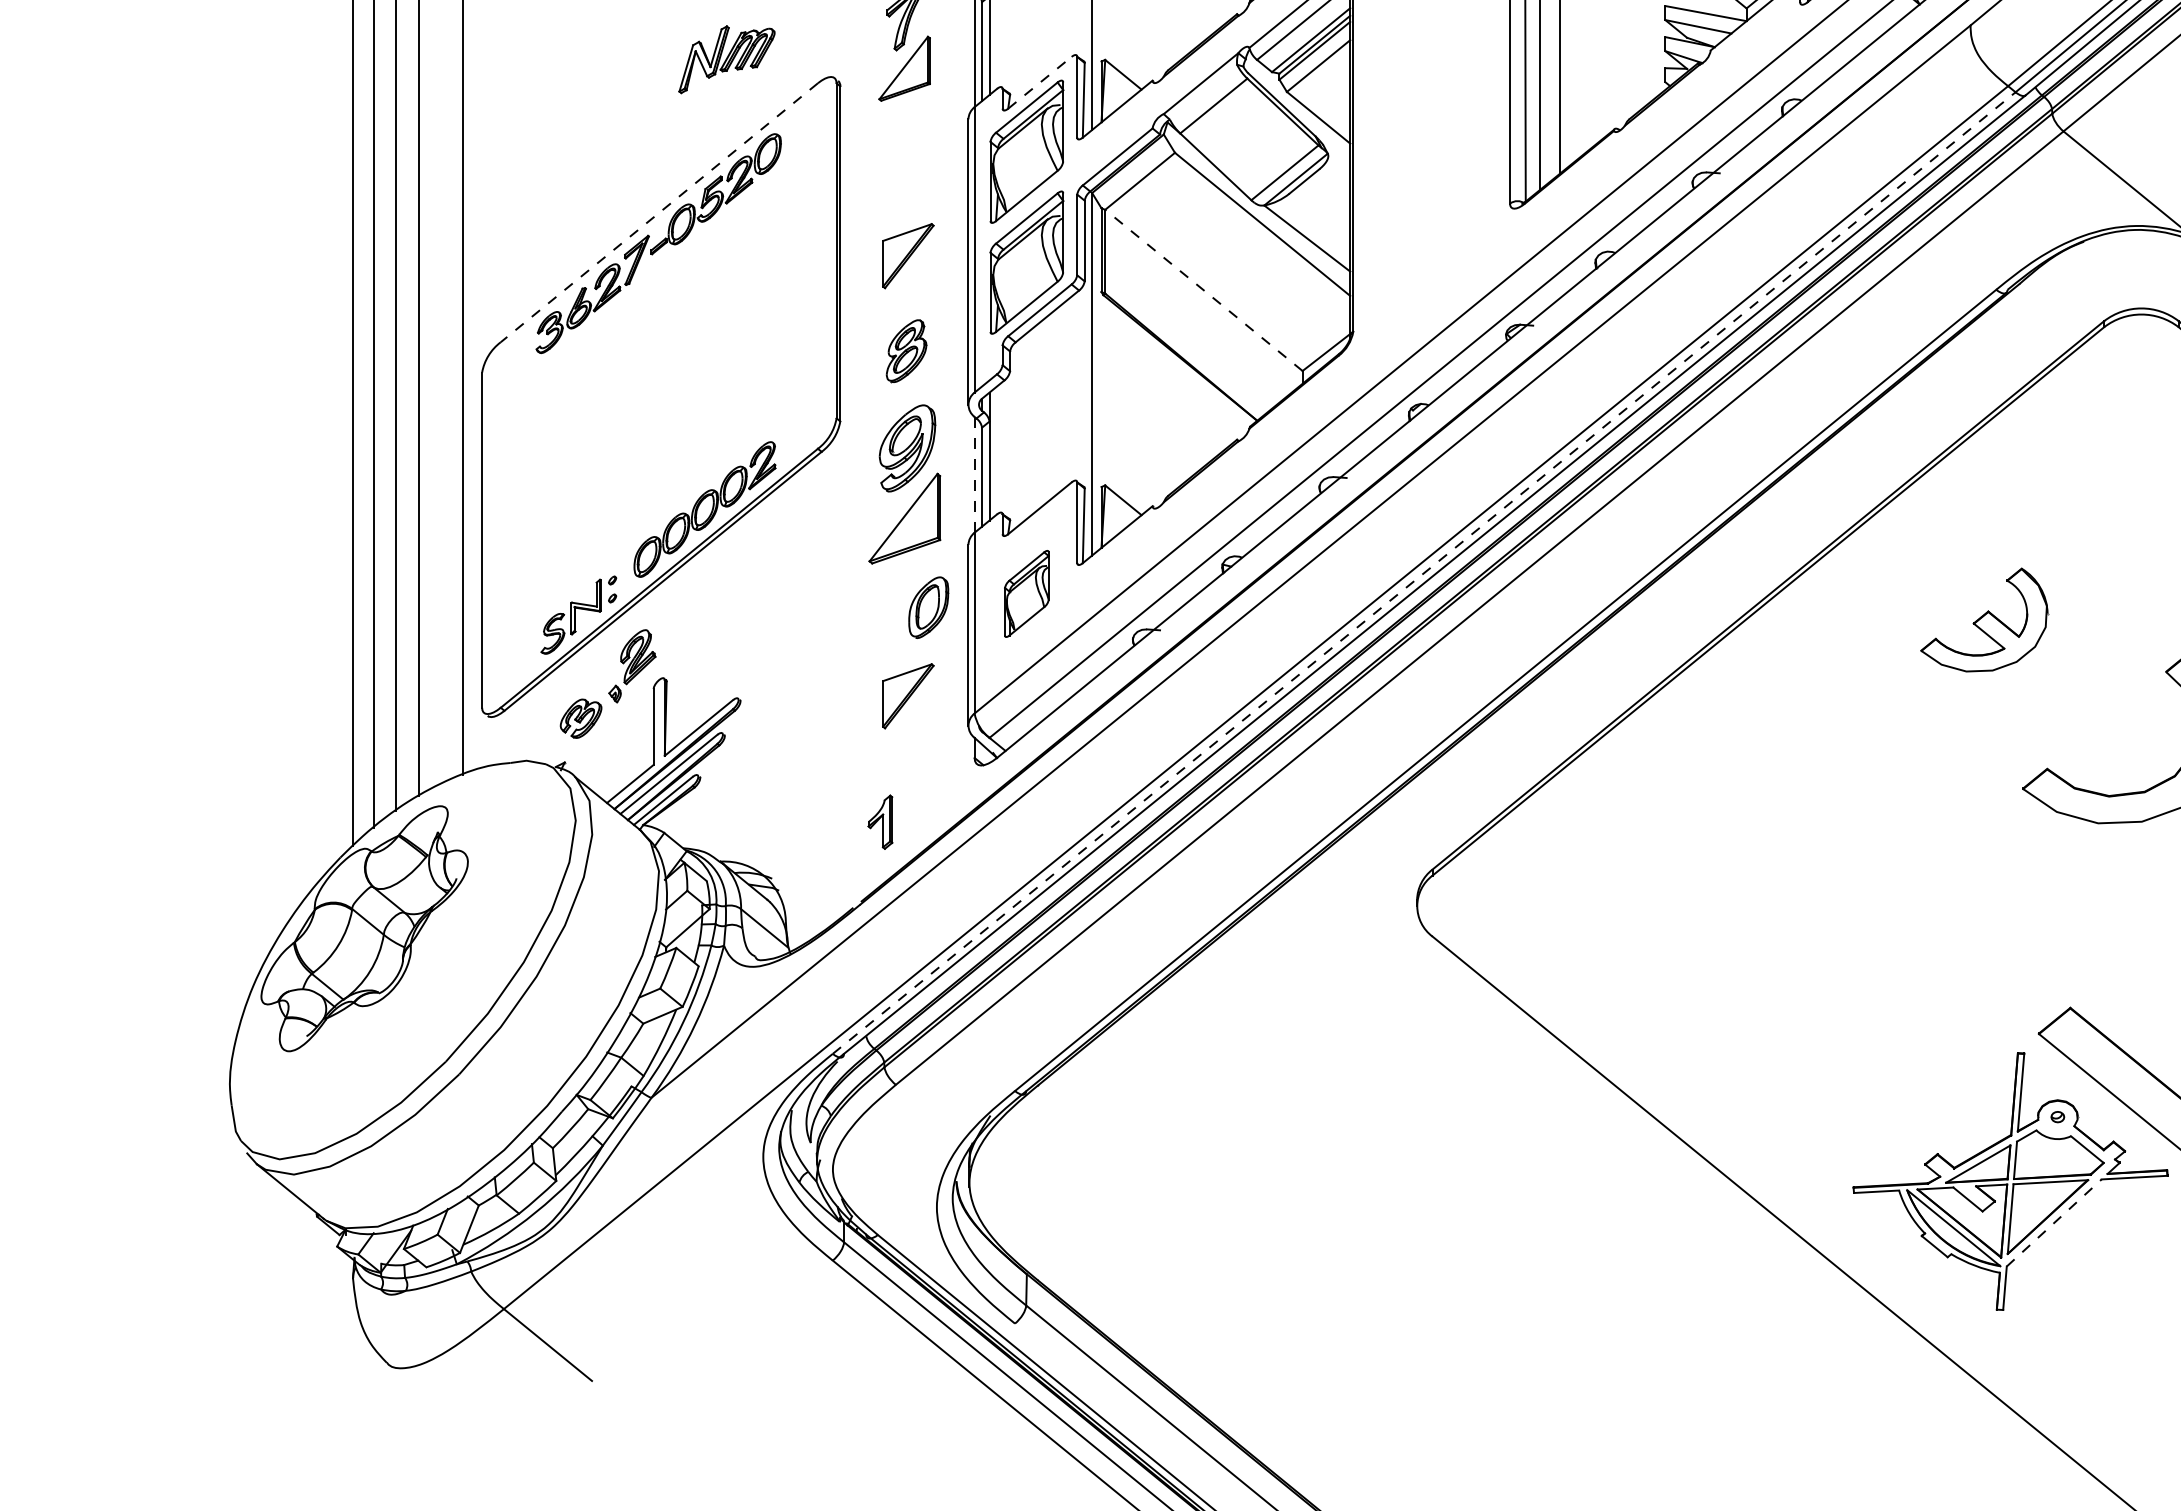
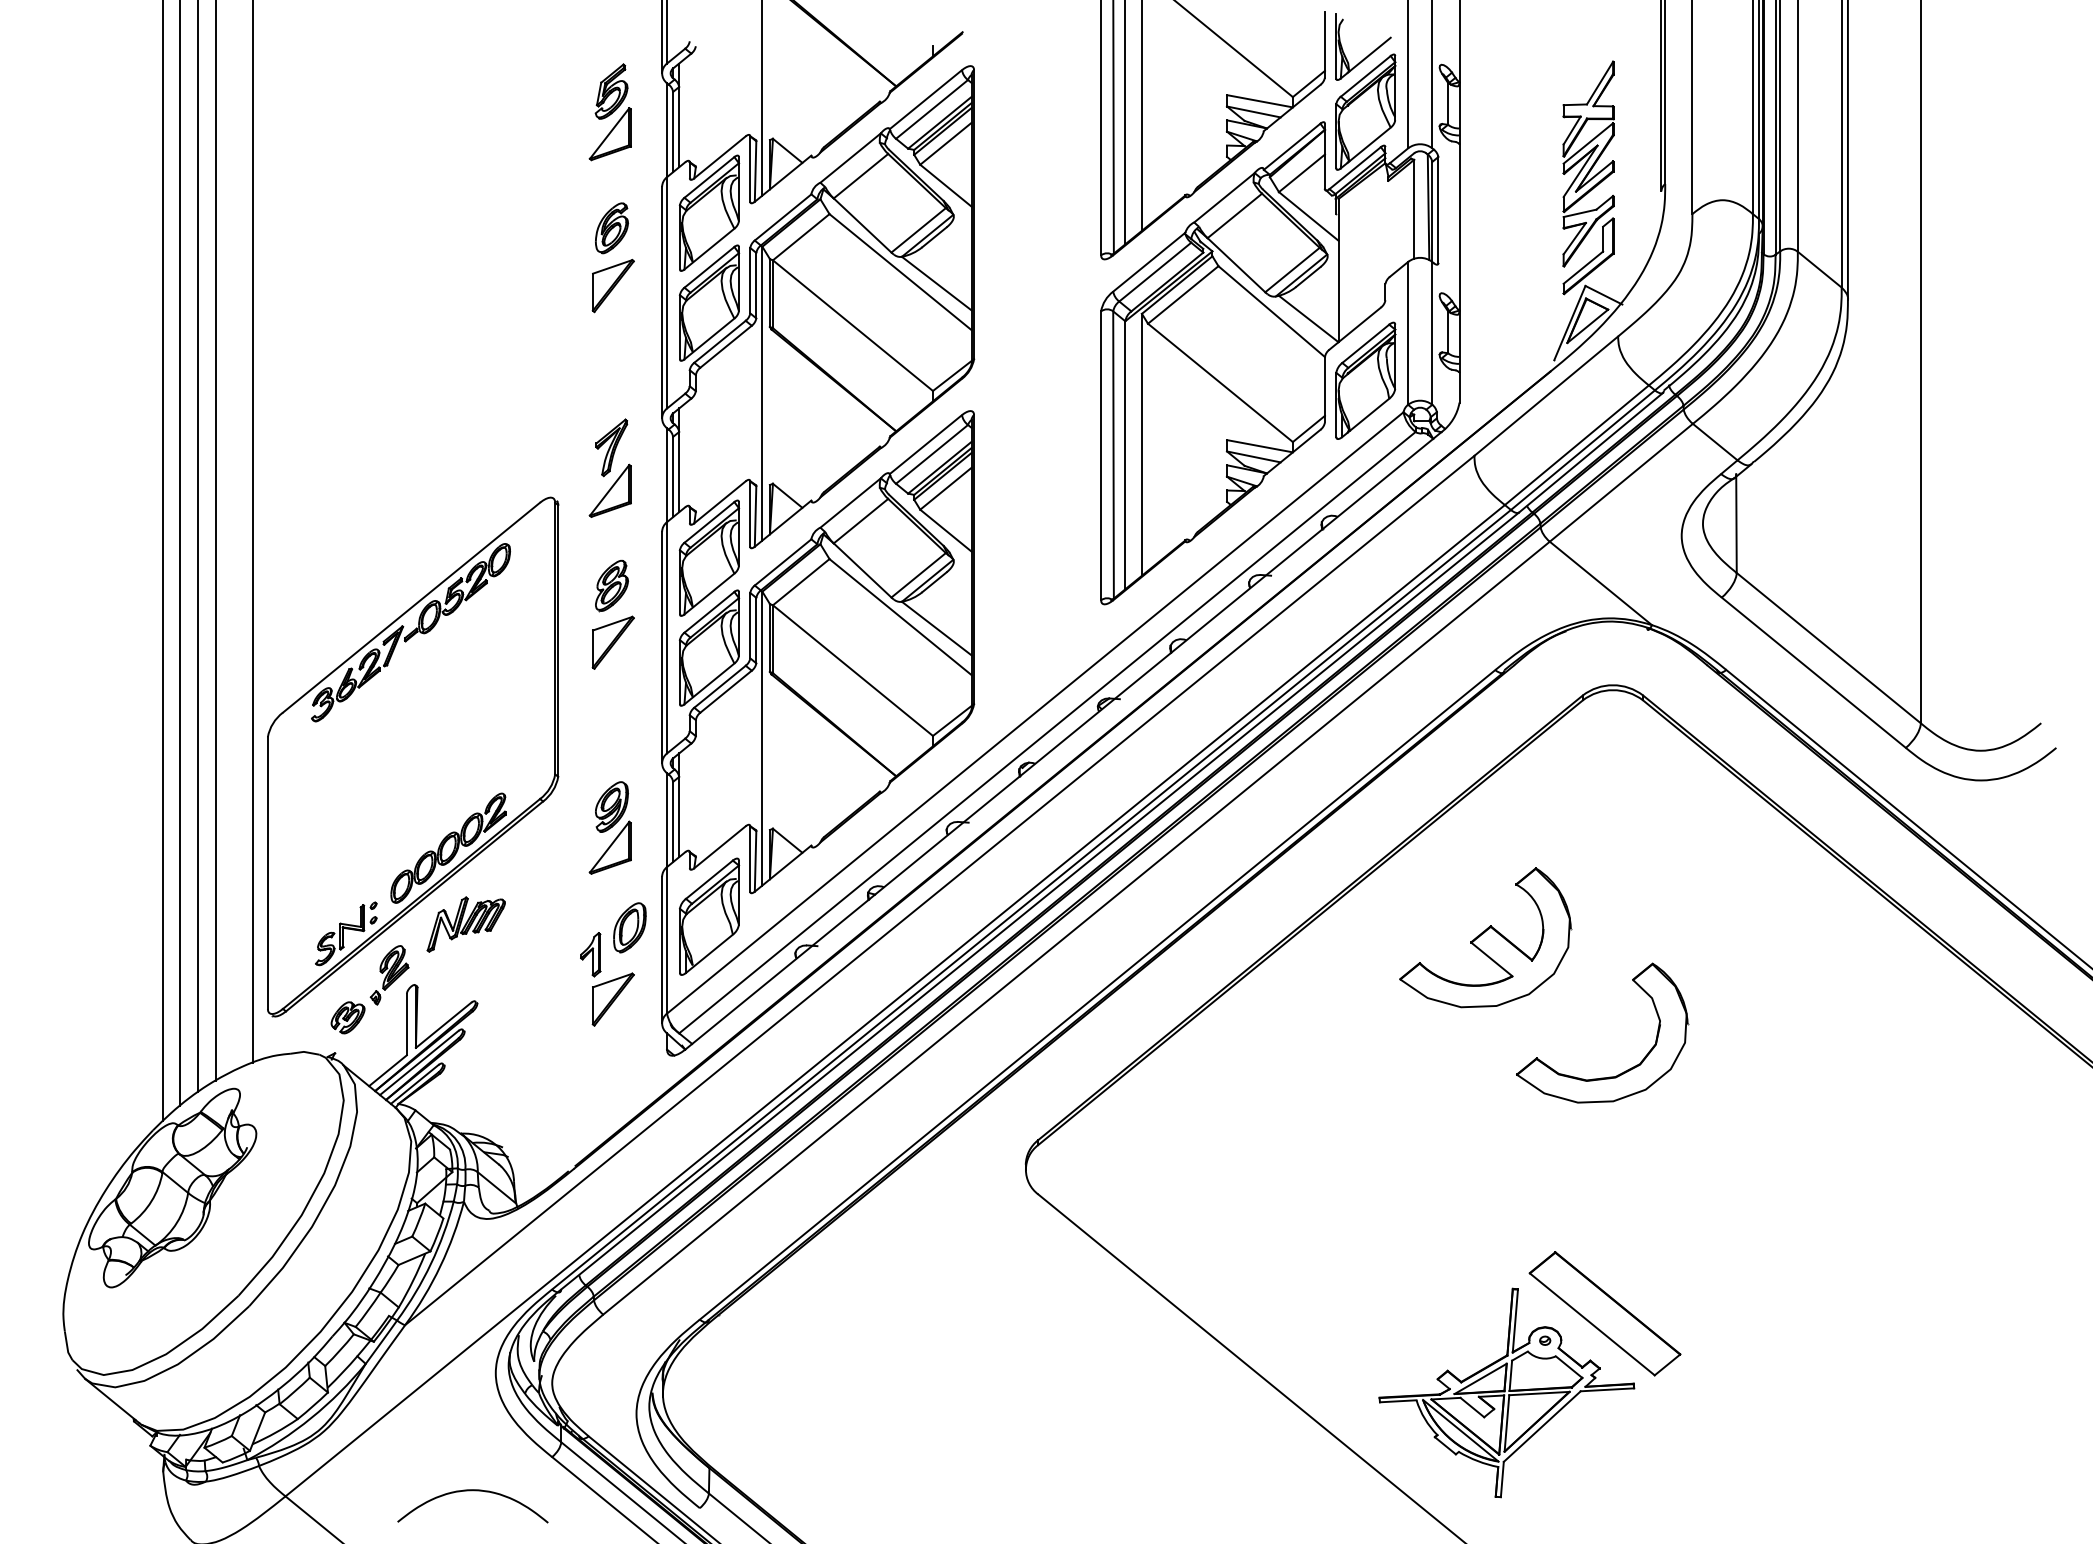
part: (725, 59) -> (465, 924), moved
line: (1040, 83) -> (720, 502), dashed -> solid
line: (659, 212) -> (411, 607), dashed -> solid
line: (1203, 290) -> (852, 670), dashed -> solid
part: (906, 350) -> (611, 585), moved
line: (975, 475) -> (667, 820), dashed -> solid
part: (903, 483) -> (609, 827), size x0.71
line: (1424, 572) -> (1031, 899), dashed -> solid
part: (1026, 593) -> (709, 916), size x1.67
part: (1984, 619) -> (1485, 937), size x1.67
part: (880, 821) -> (590, 954), moved
line: (2054, 1222) -> (1542, 1426), dashed -> solid
curve: (734, 1303) -> (472, 1491), added

